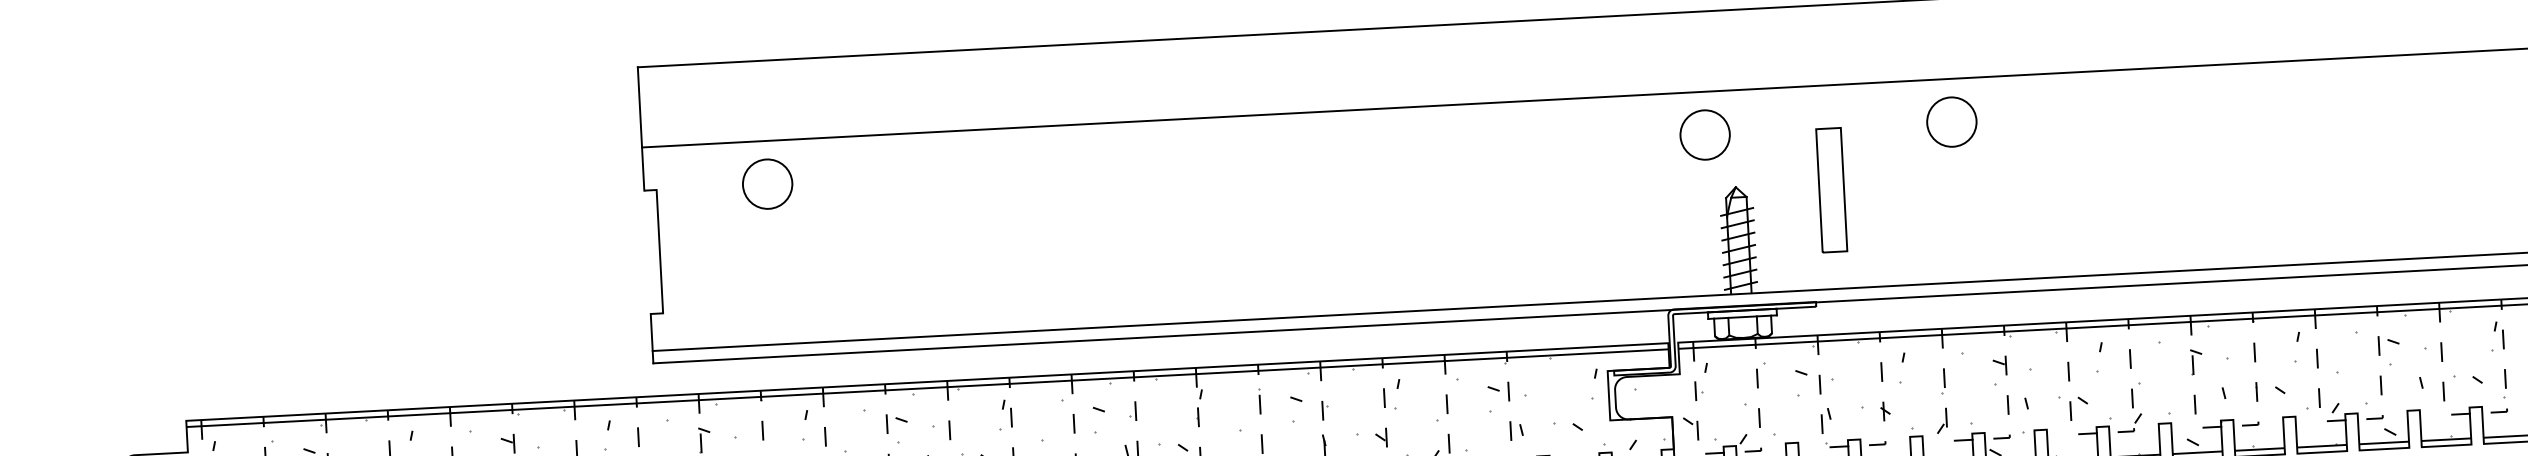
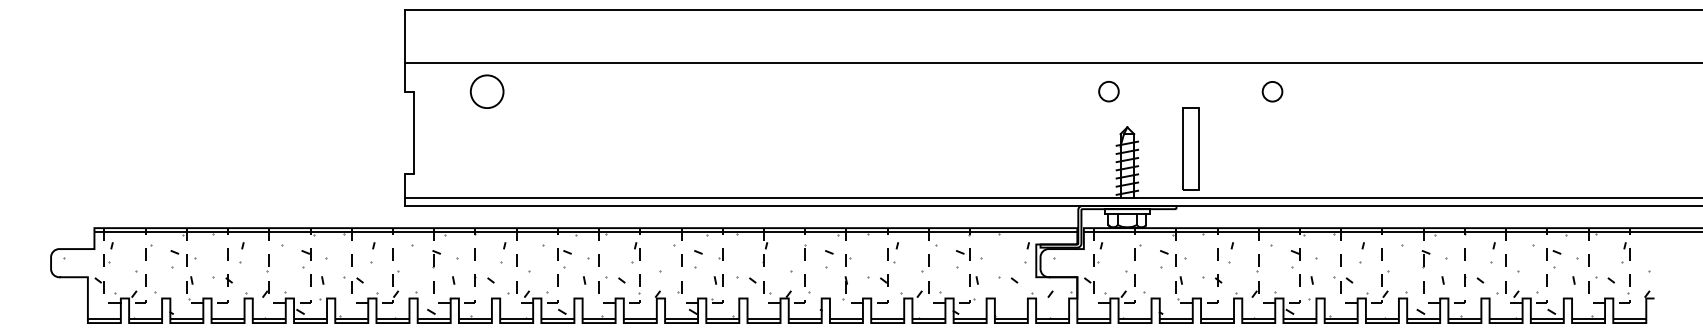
circle: (1951, 121) -> (1272, 91), size x0.6
circle: (1704, 134) -> (1108, 91), size x0.6
part: (1831, 190) -> (1190, 148), moved

